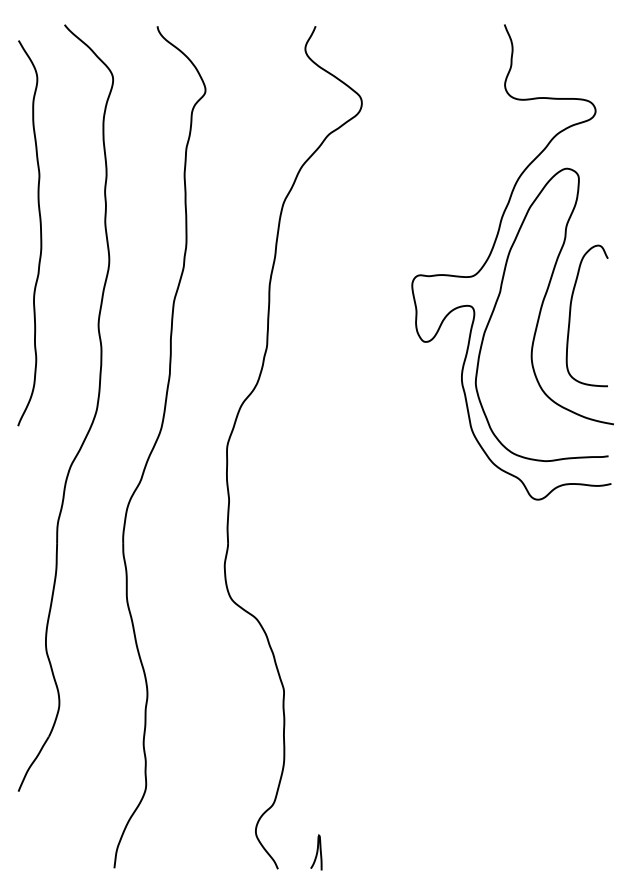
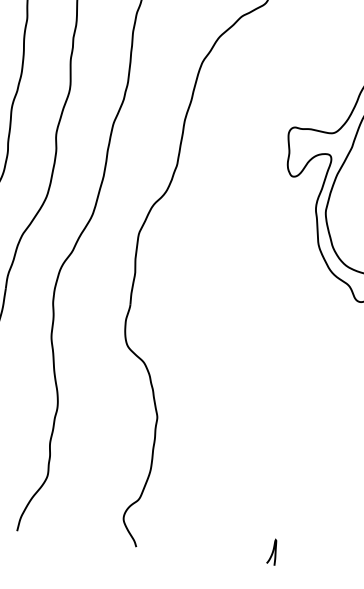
curve: (316, 852) -> (272, 552), moved

